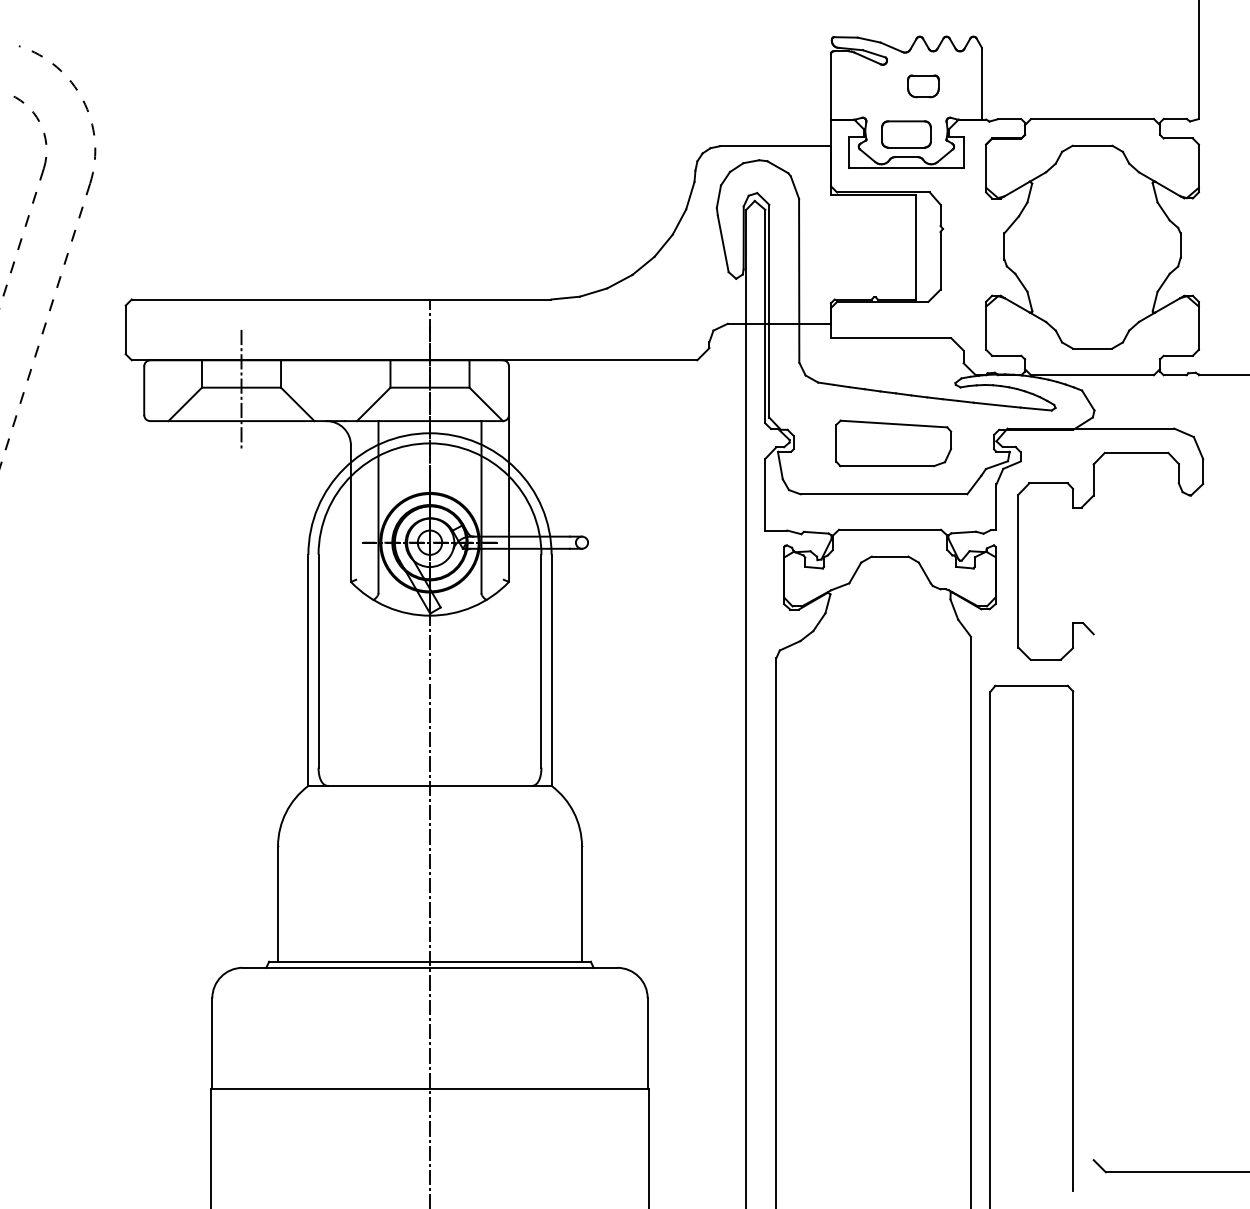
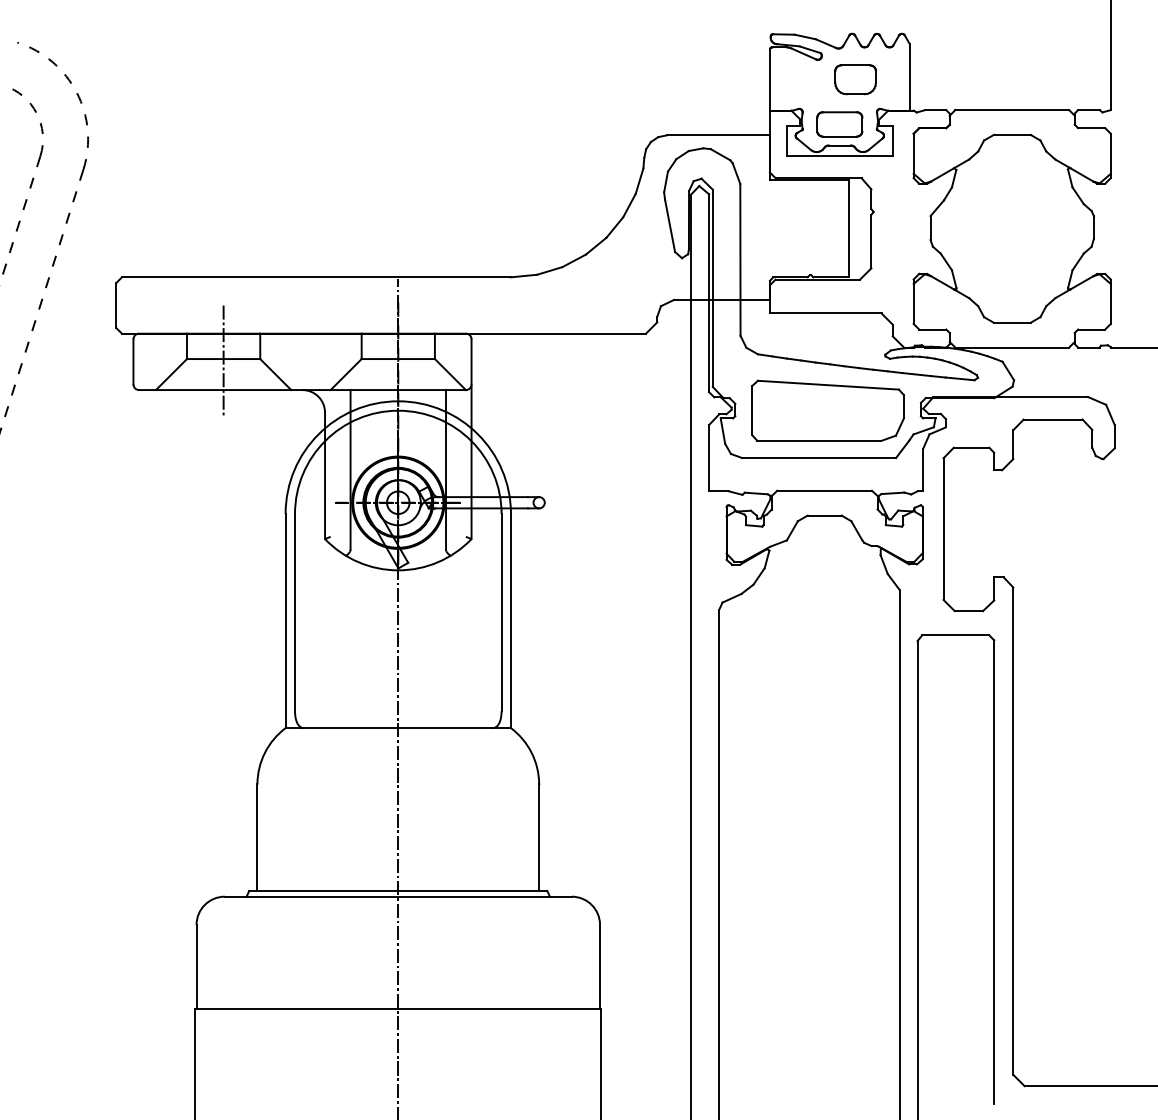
part: (923, 85) -> (855, 79), size x1.43
part: (893, 443) -> (827, 410), size x1.43
line: (1093, 896) -> (1013, 830), added

